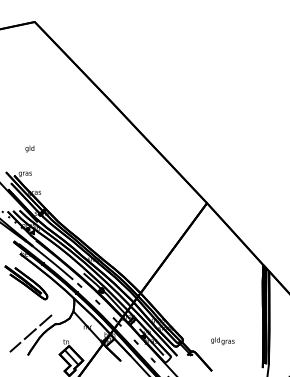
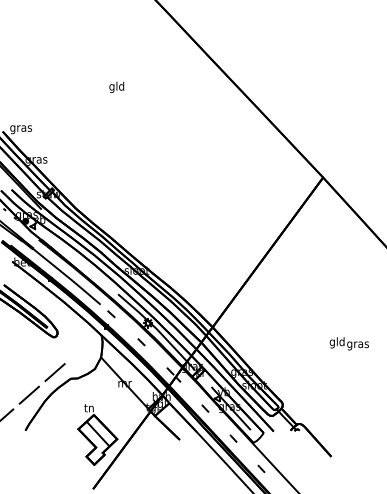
text: (29, 148) -> (116, 86), moved
text: (222, 341) -> (348, 344), moved

